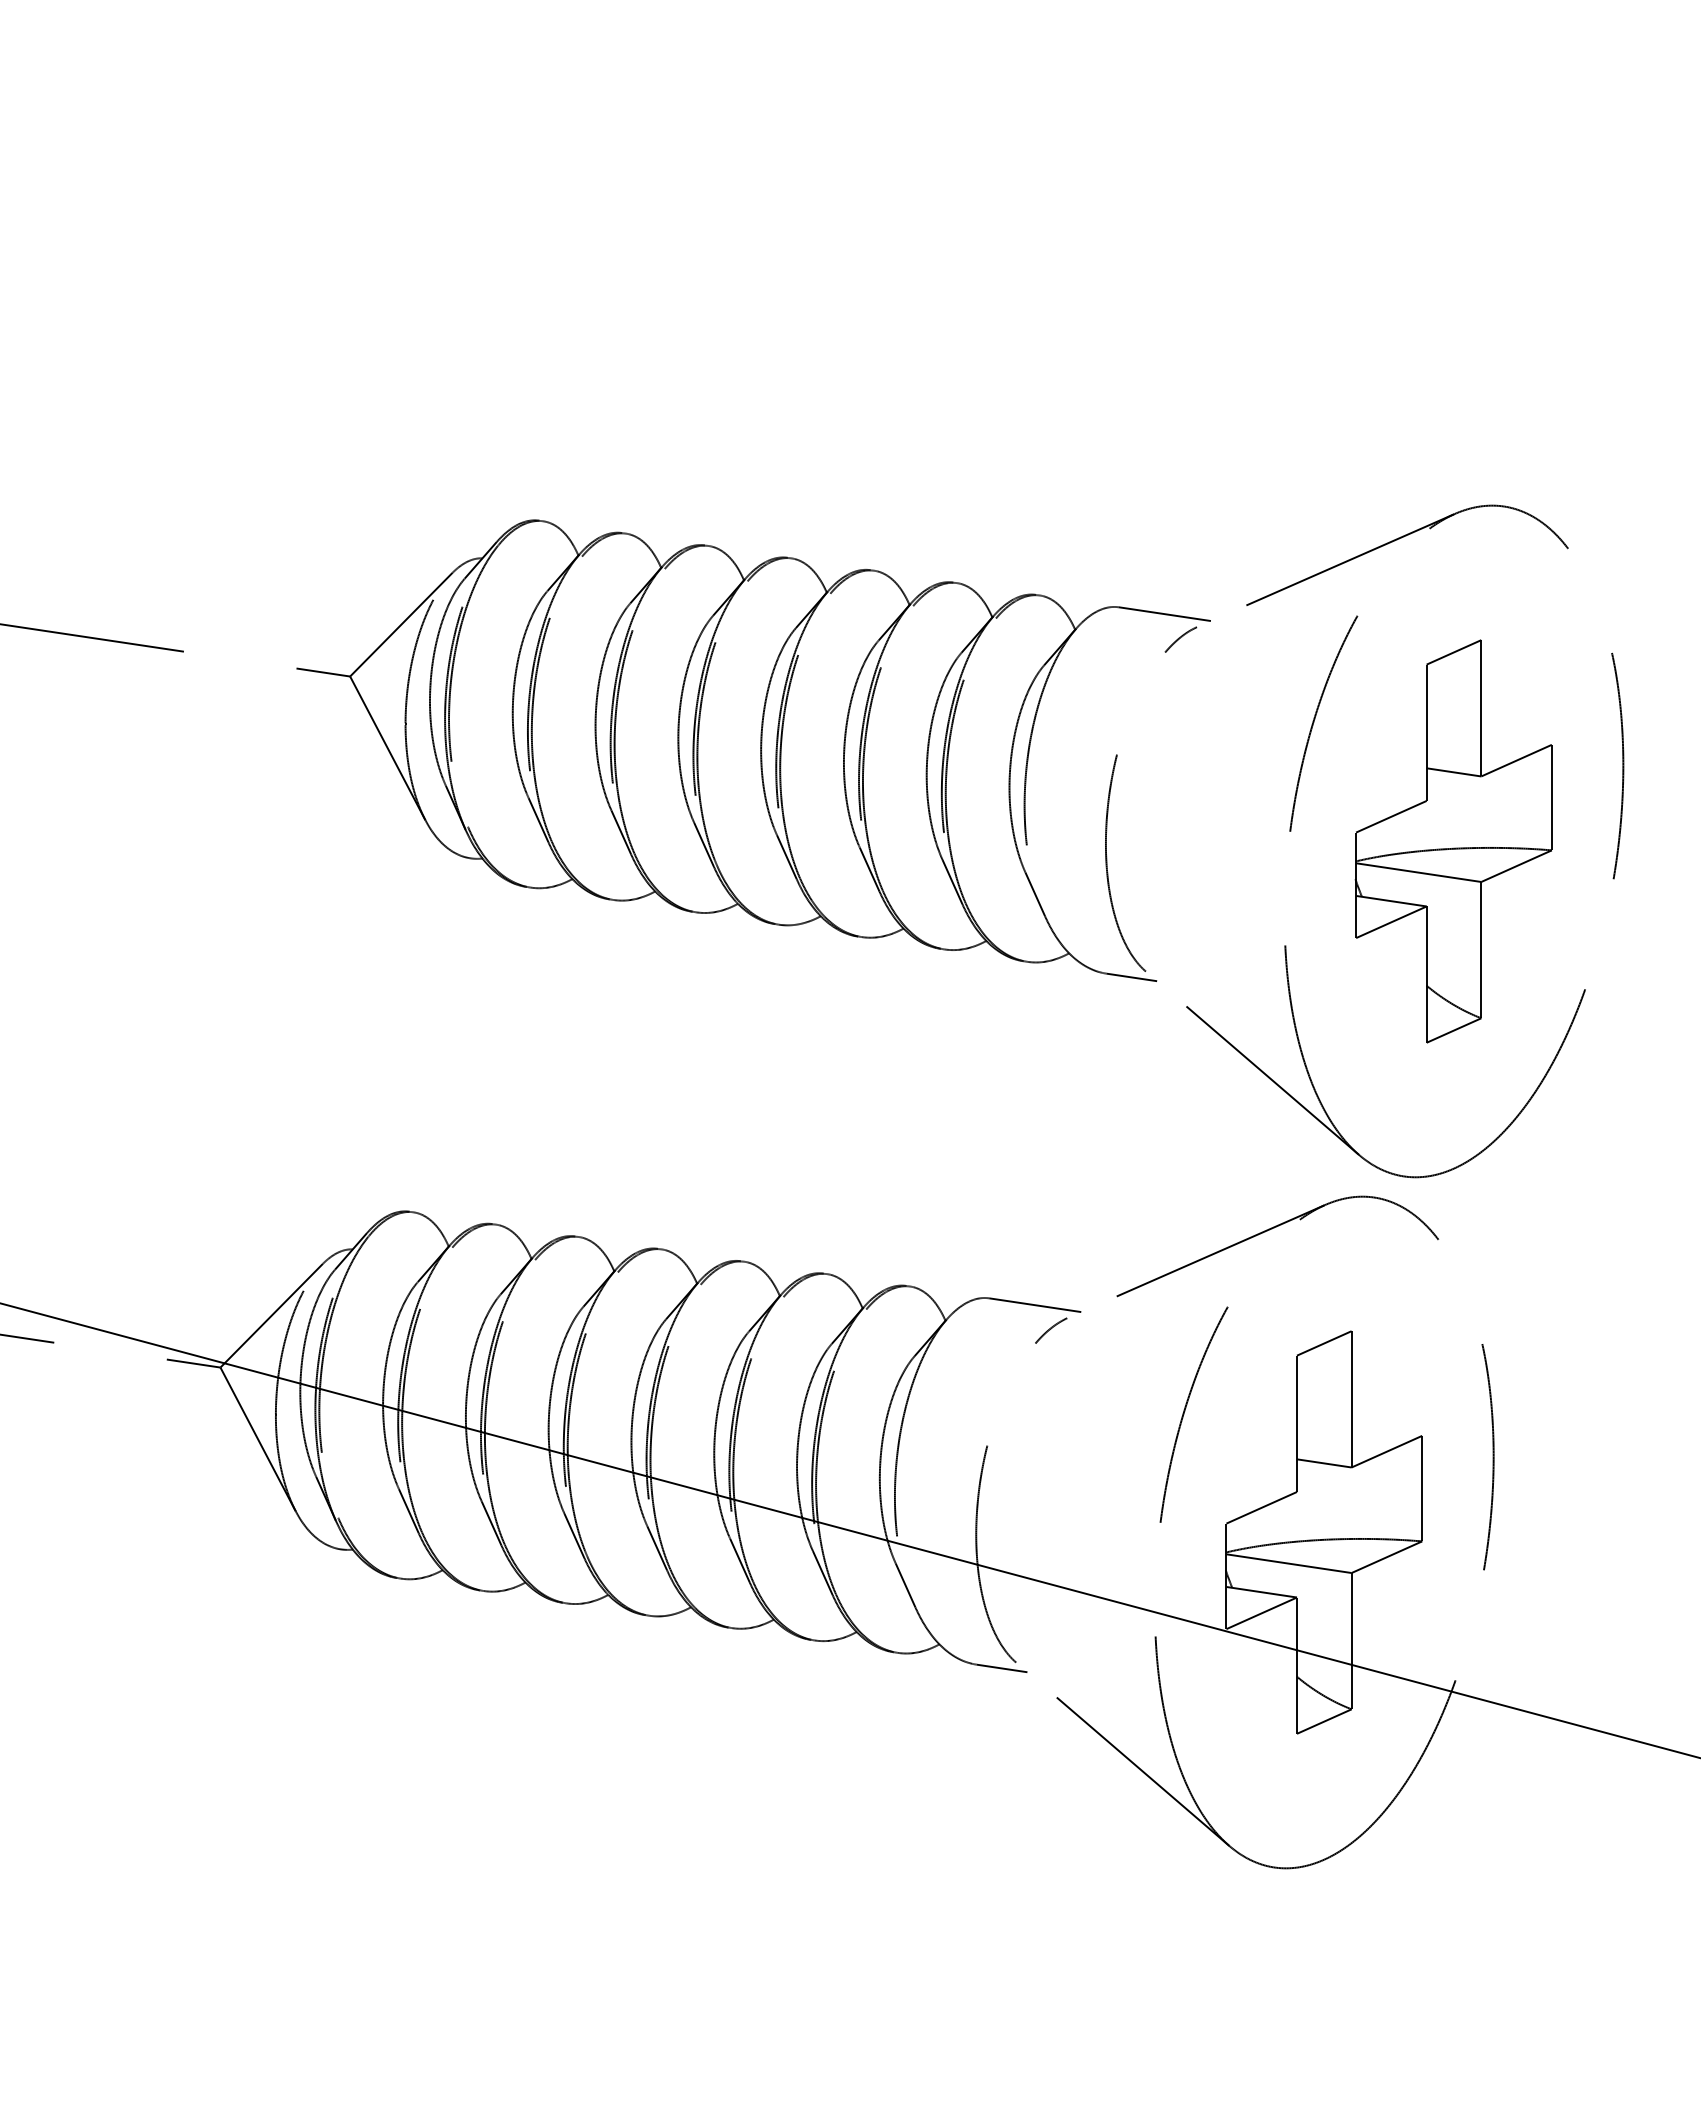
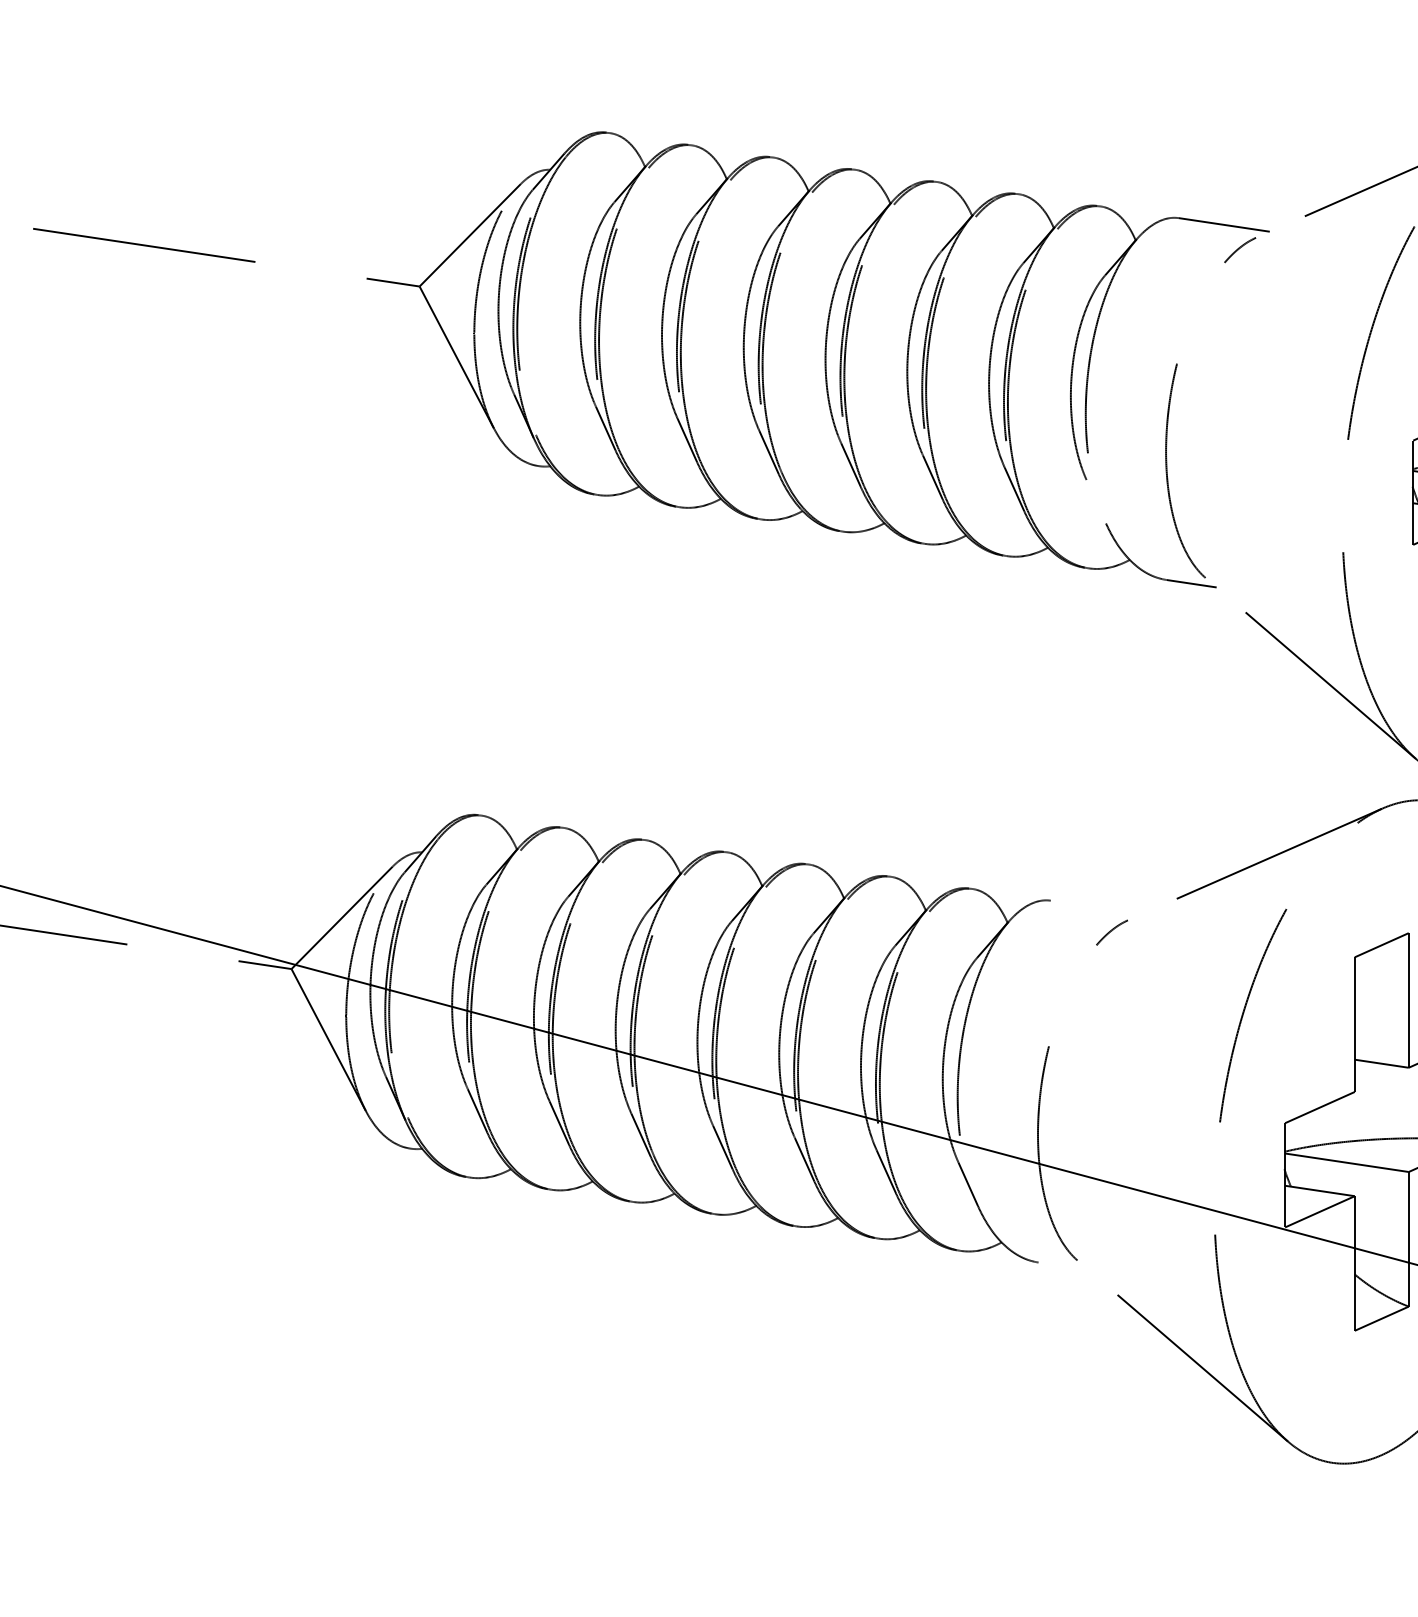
line: (1035, 894) -> (1096, 501), removed
line: (1035, 1305) -> (1096, 907), removed
line: (1001, 1668) -> (1062, 1266), removed

